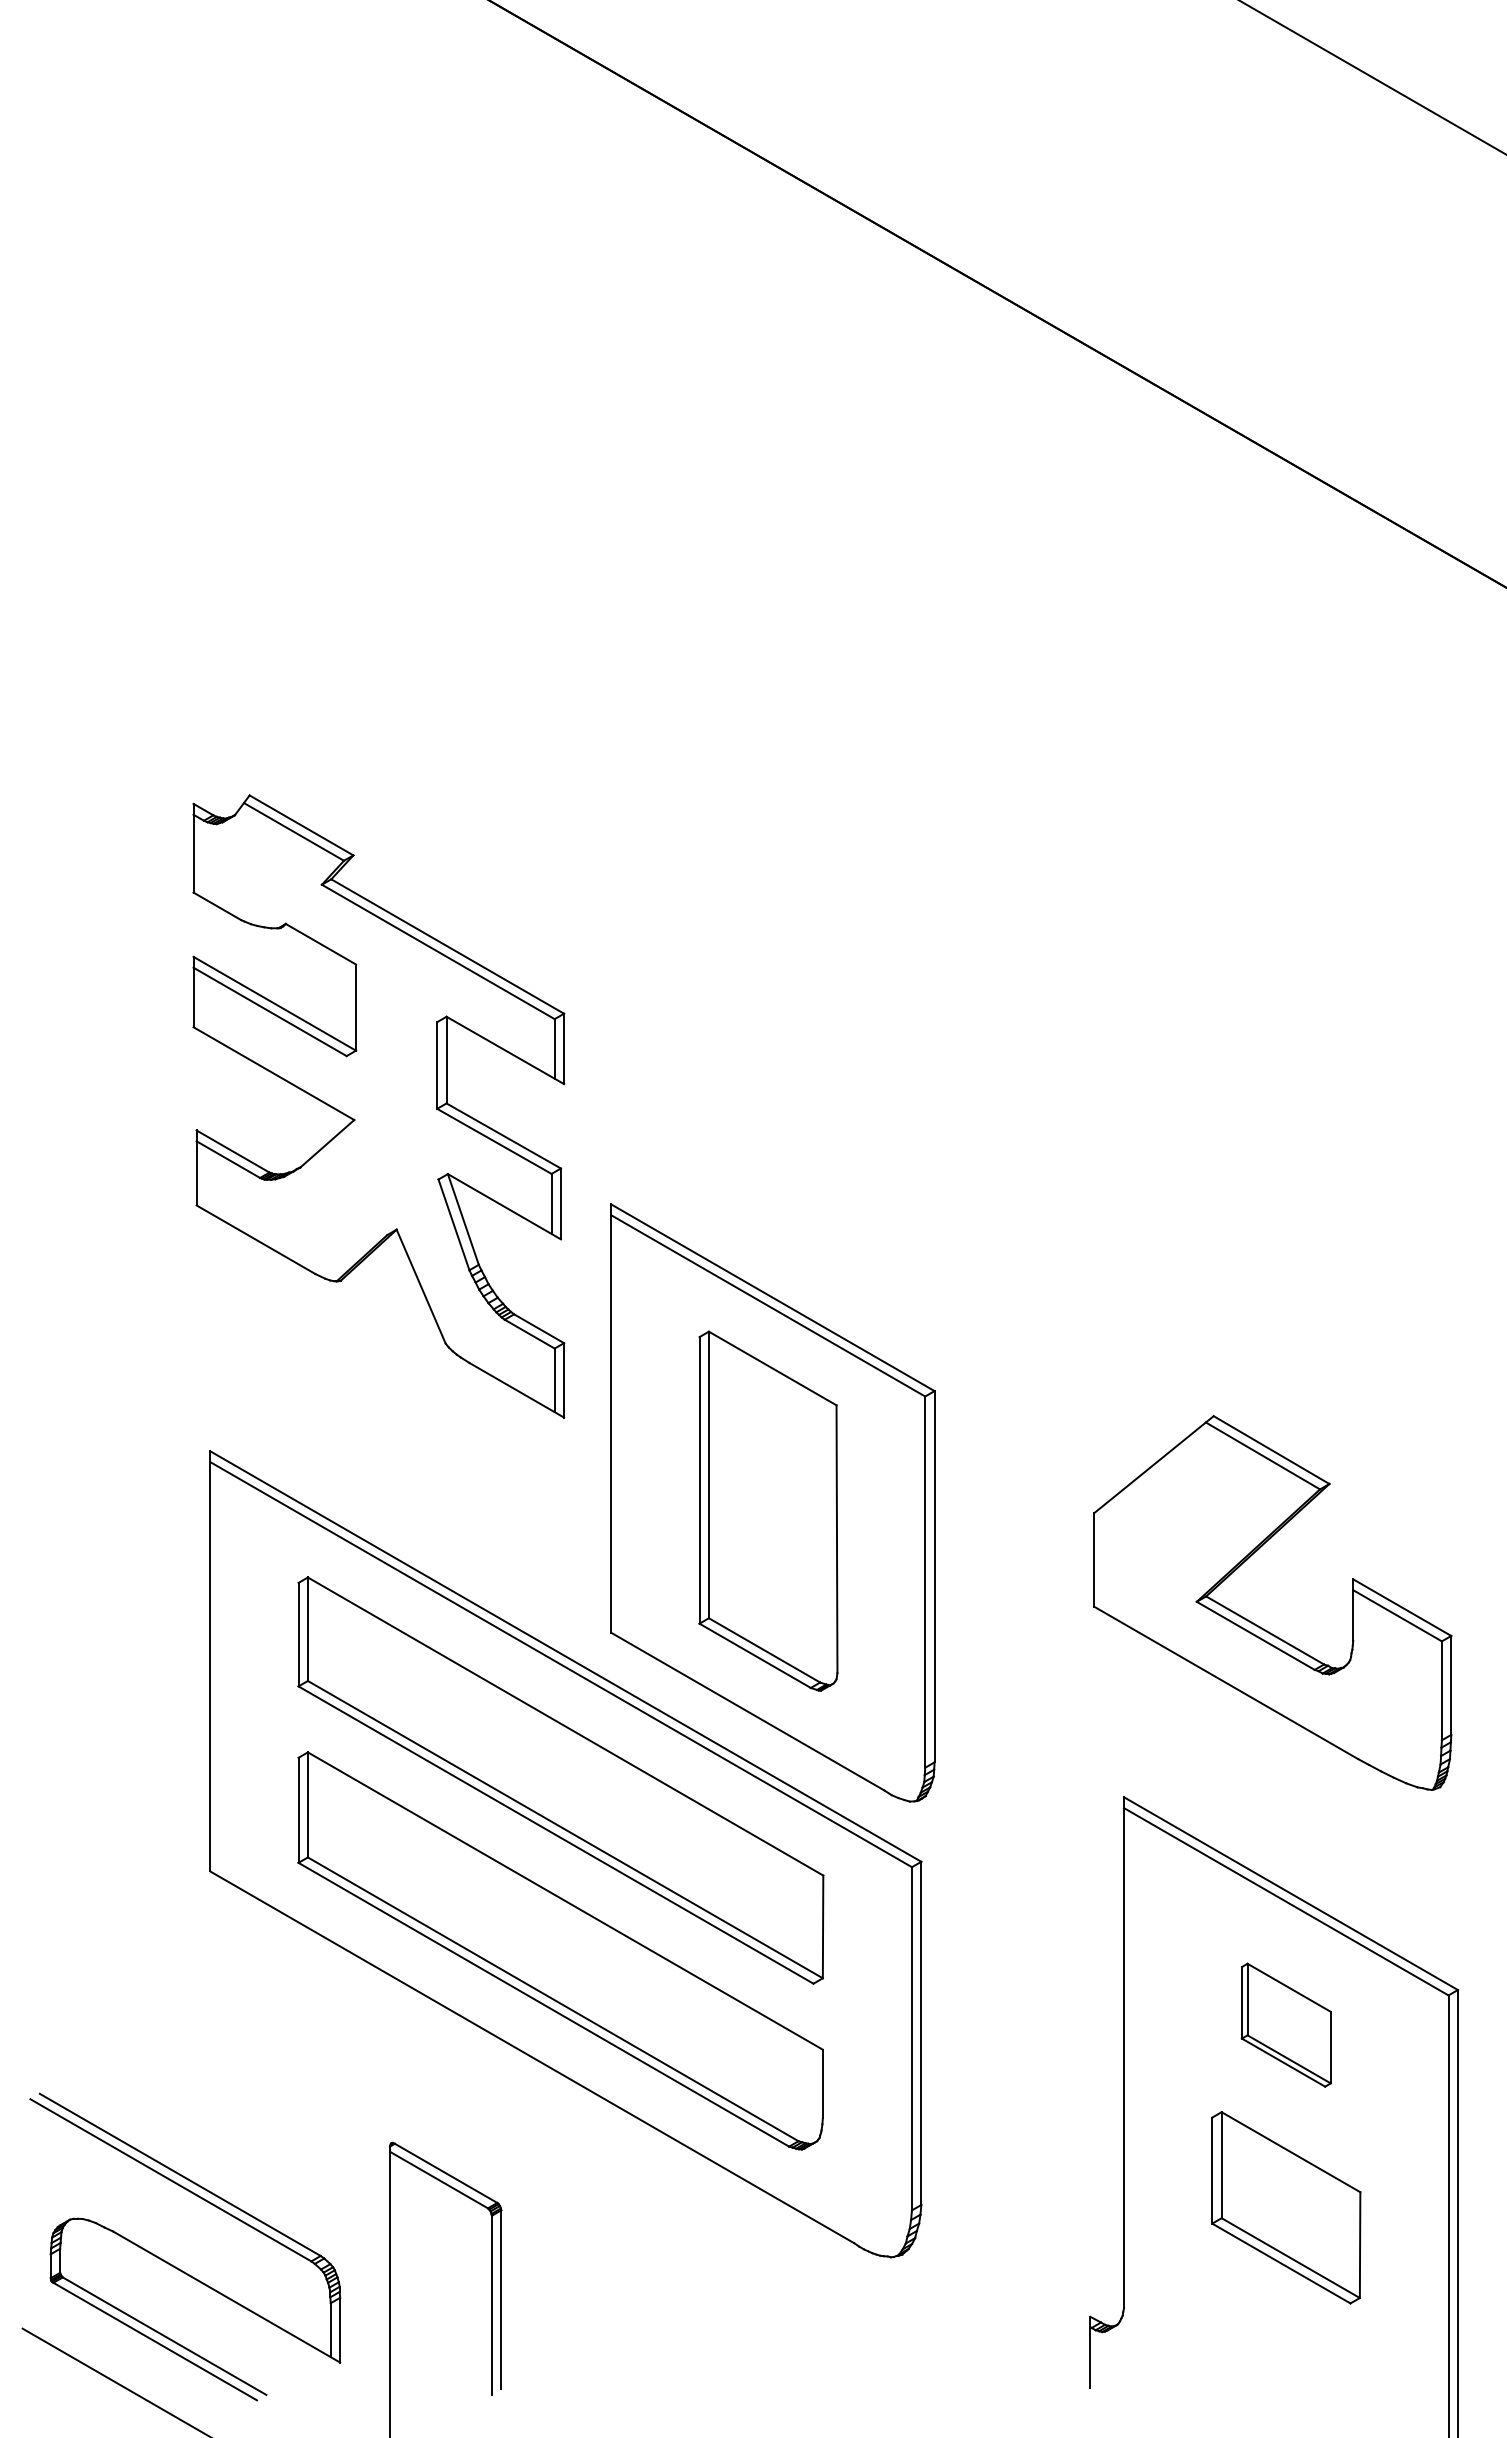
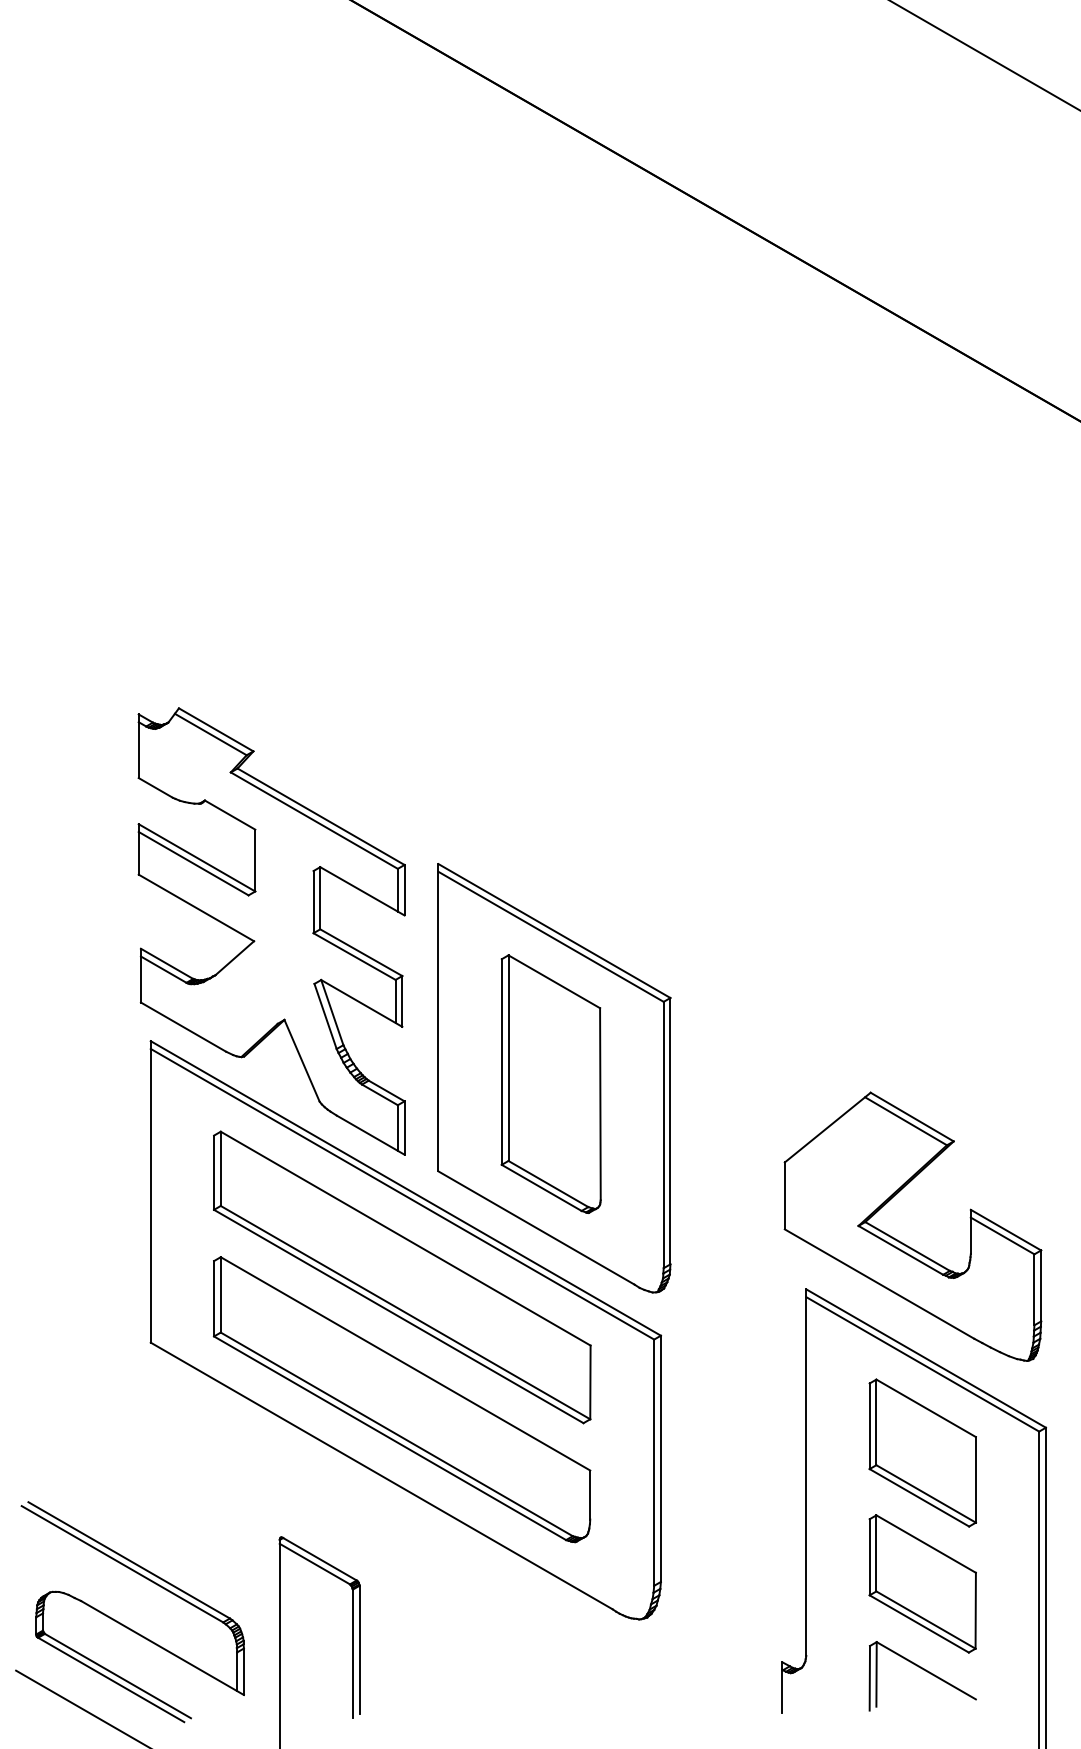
part: (378, 1106) -> (271, 931), moved
part: (1260, 1626) -> (904, 1243), moved
part: (1286, 2024) -> (922, 1452), size x1.67
part: (1290, 2329) -> (925, 1671), added

